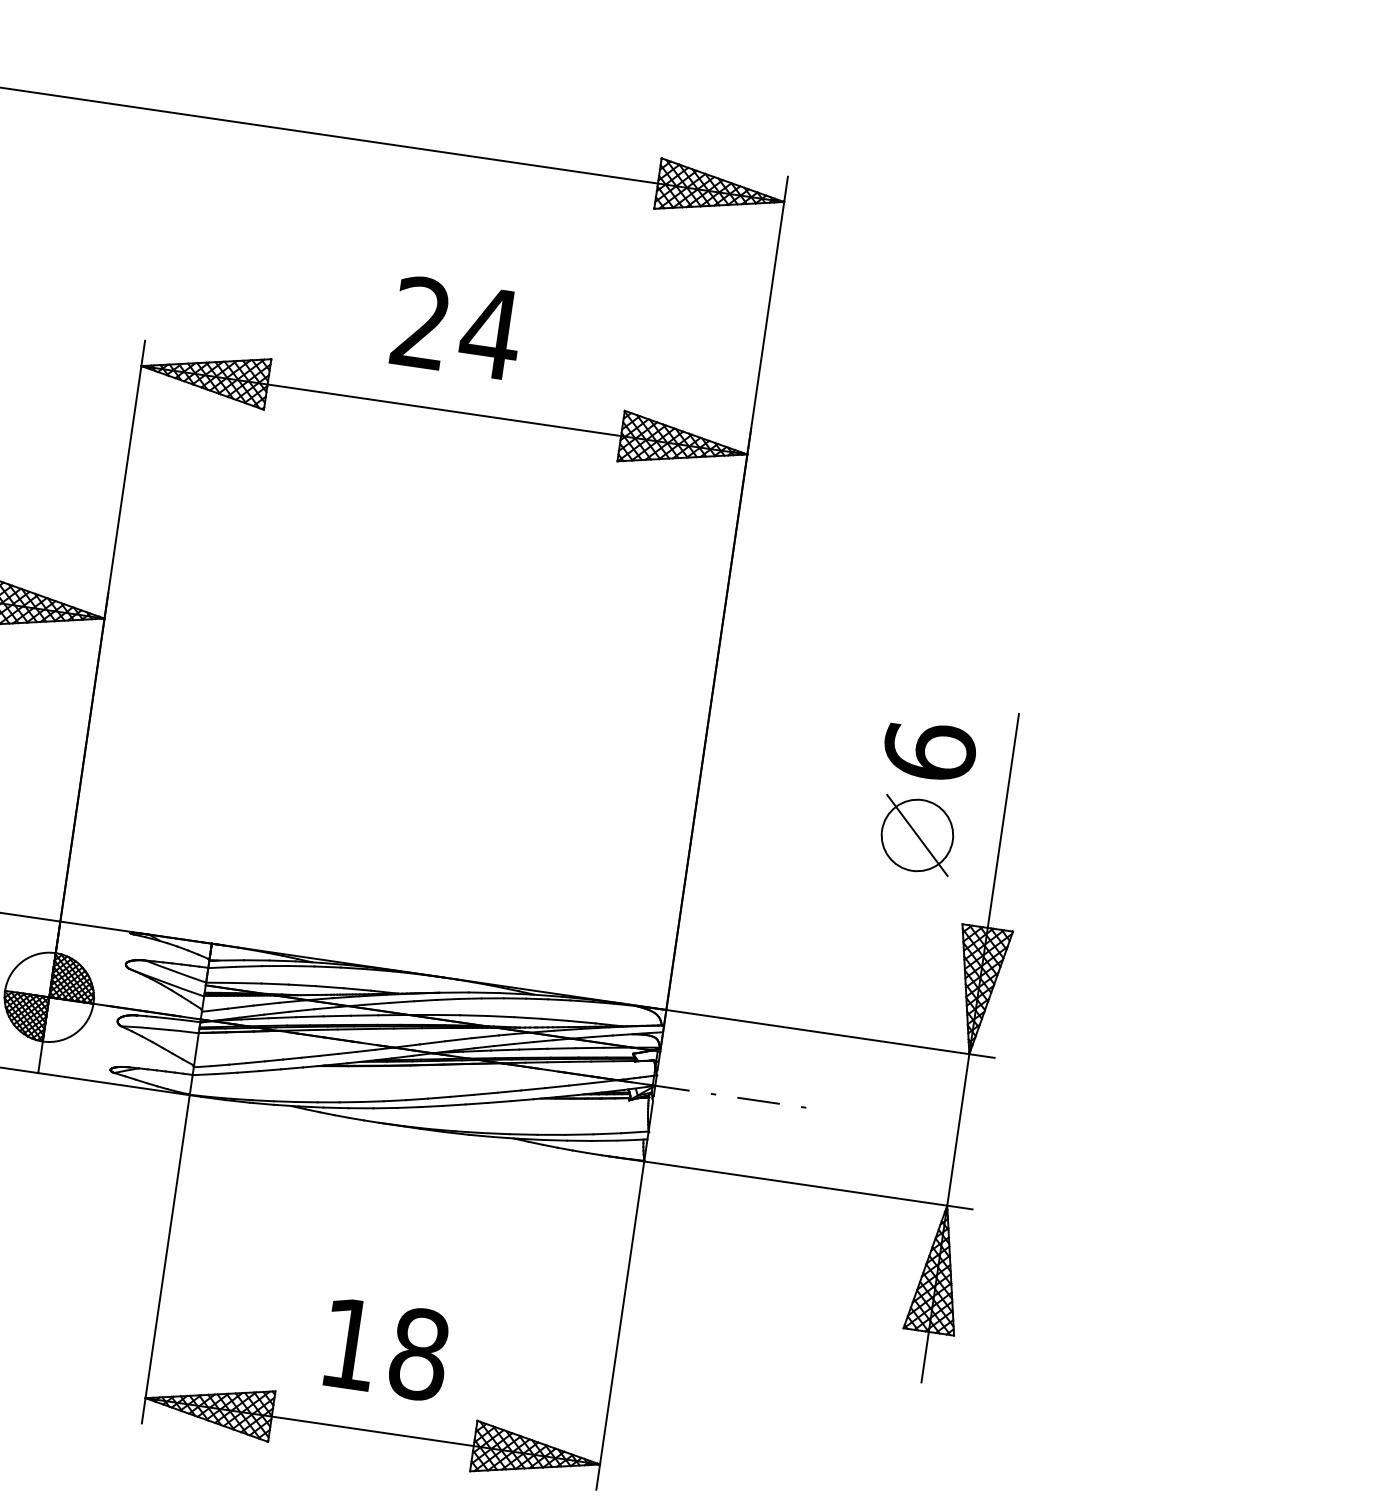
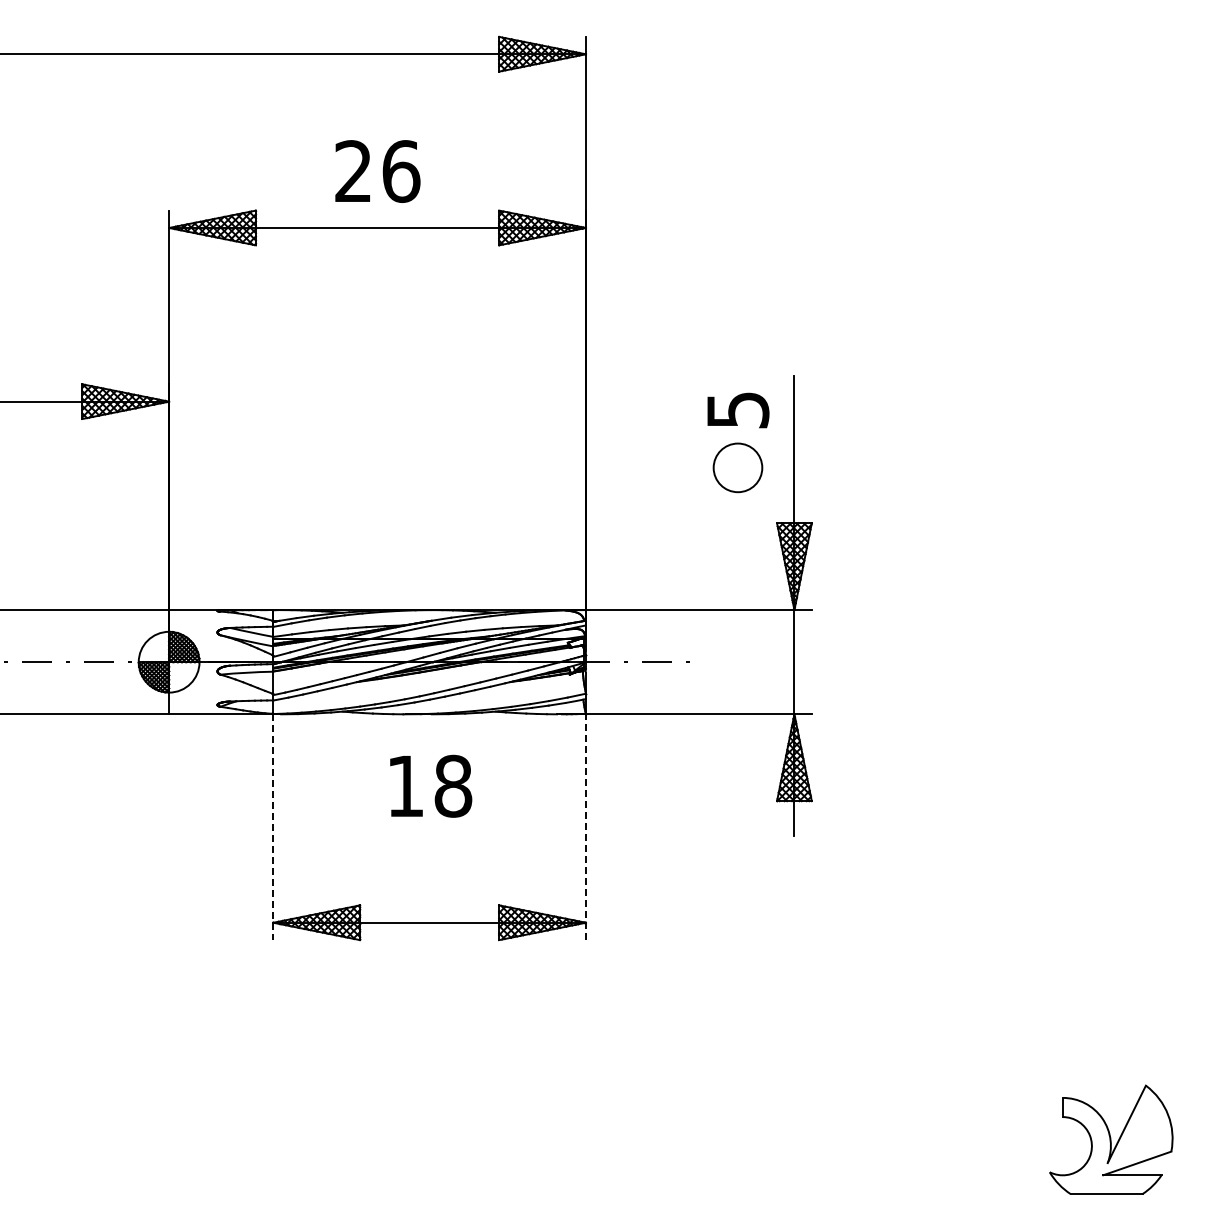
text: (491, 333) -> (401, 171), 24 -> 26
text: (929, 750) -> (737, 409), 6 -> 5
line: (916, 834) -> (737, 467), removed
line: (165, 1259) -> (273, 827), solid -> dashed
line: (620, 1326) -> (586, 827), solid -> dashed
text: (387, 1348) -> (431, 785), moved

